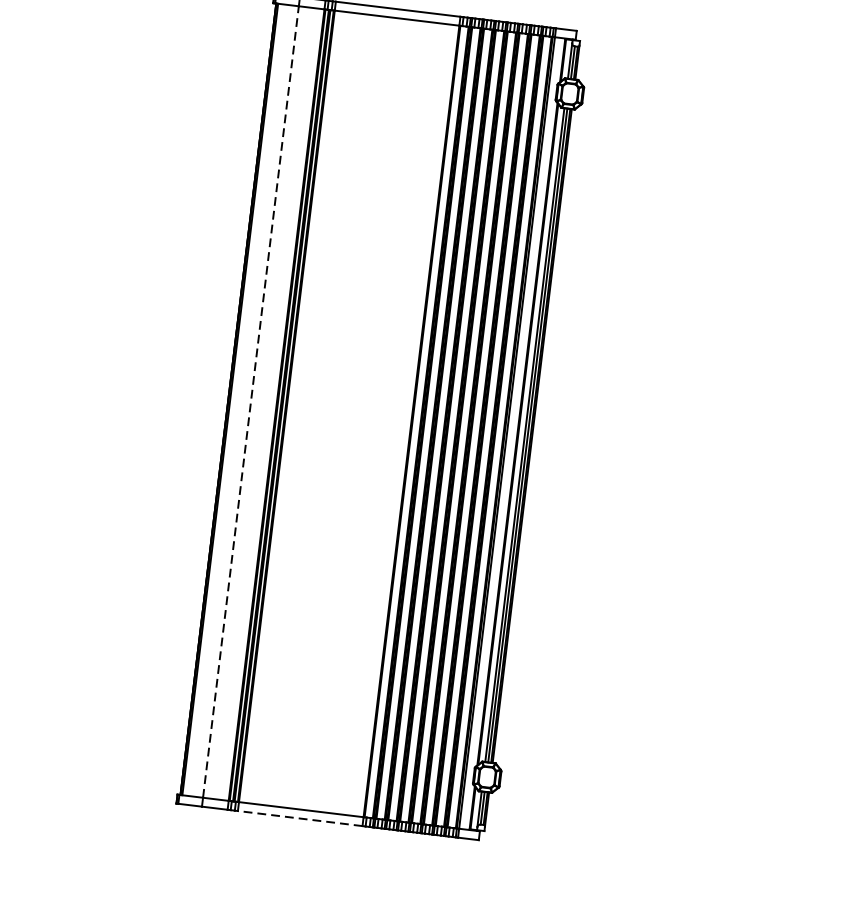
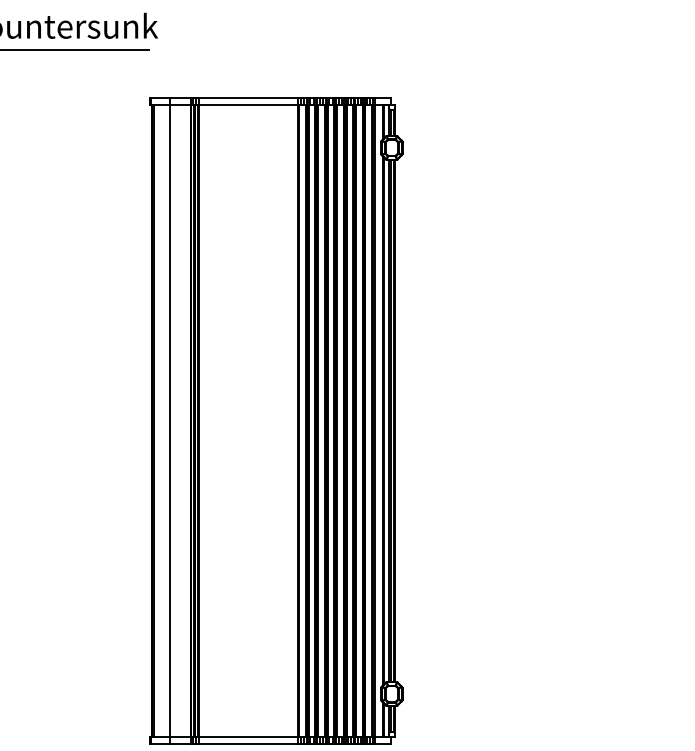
line: (251, 401) -> (170, 420), dashed -> solid
line: (300, 818) -> (248, 744), dashed -> solid

